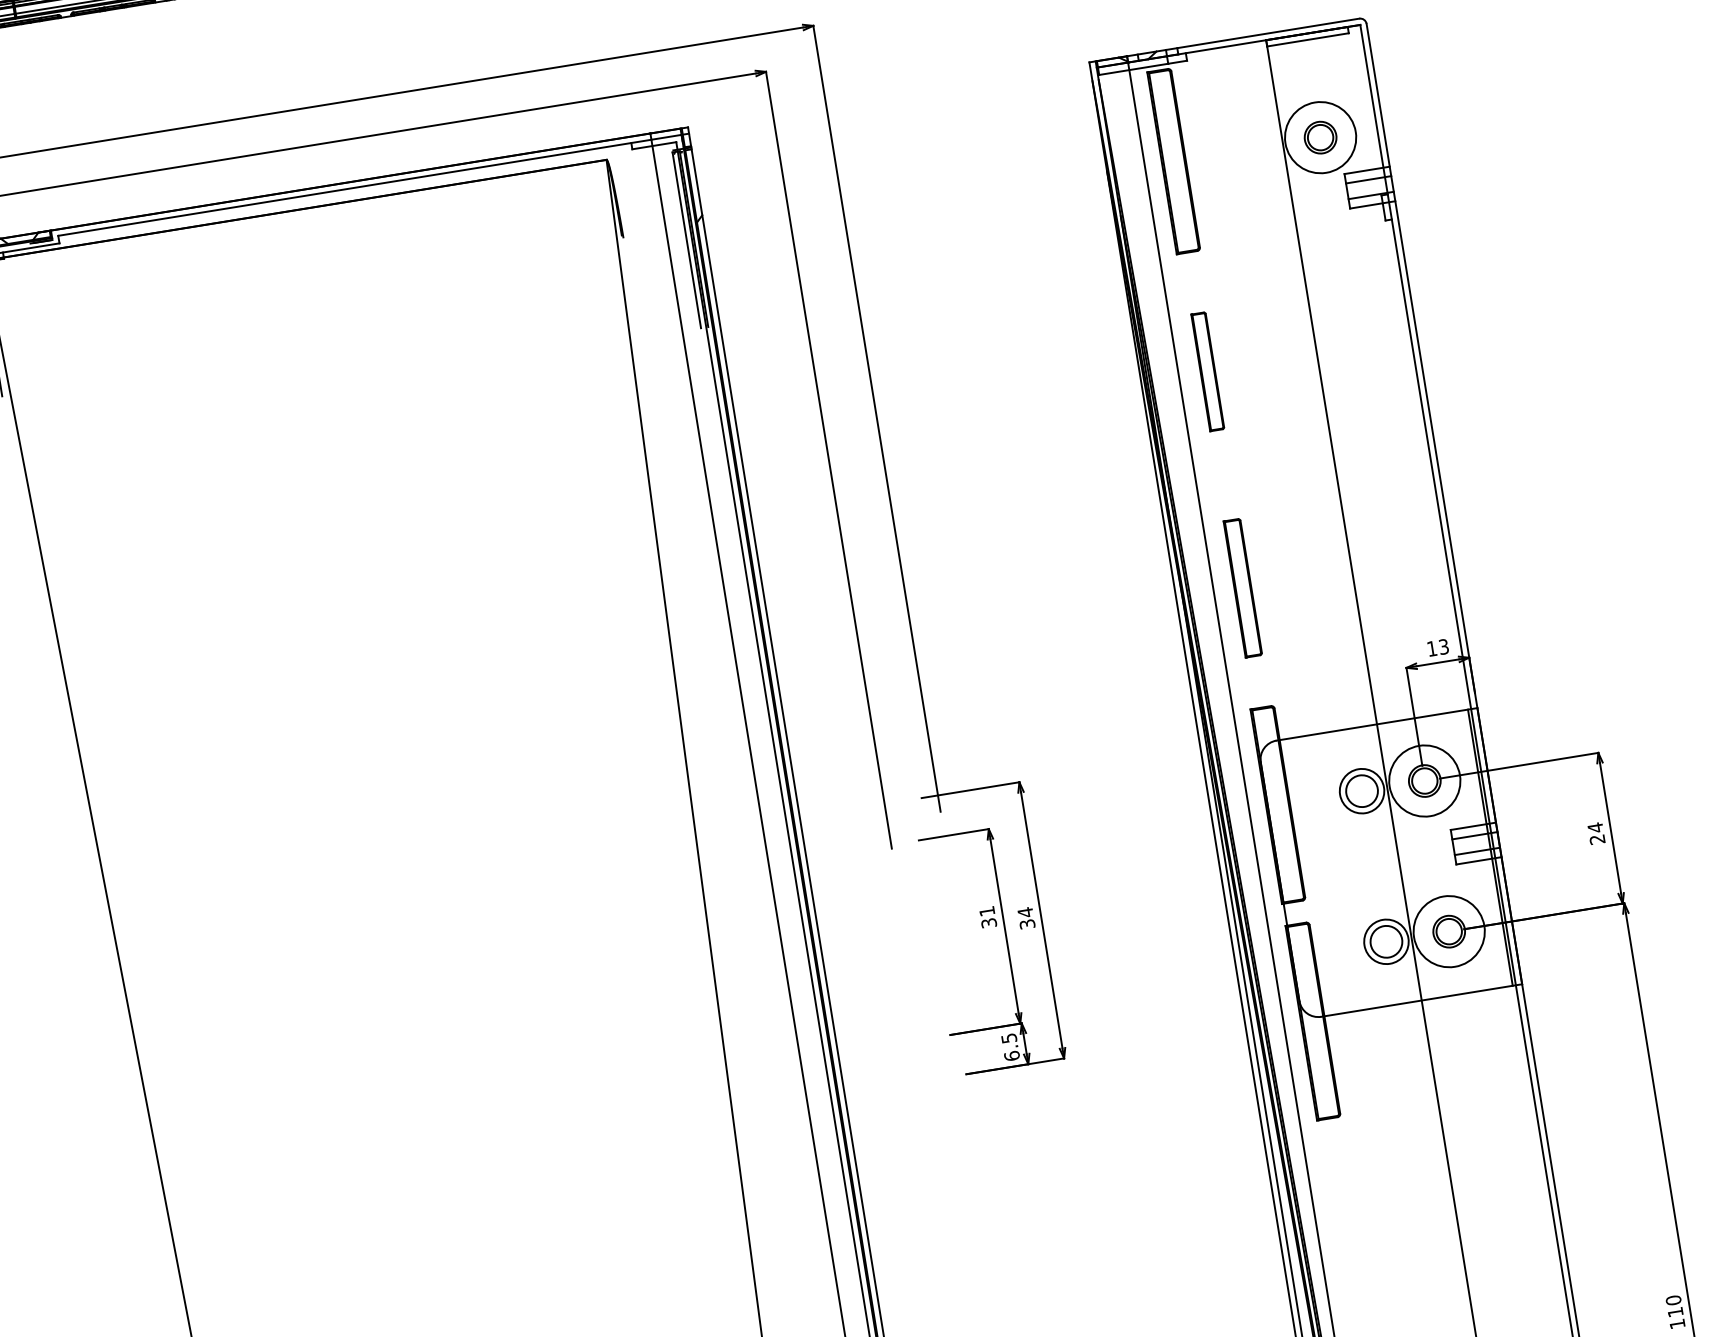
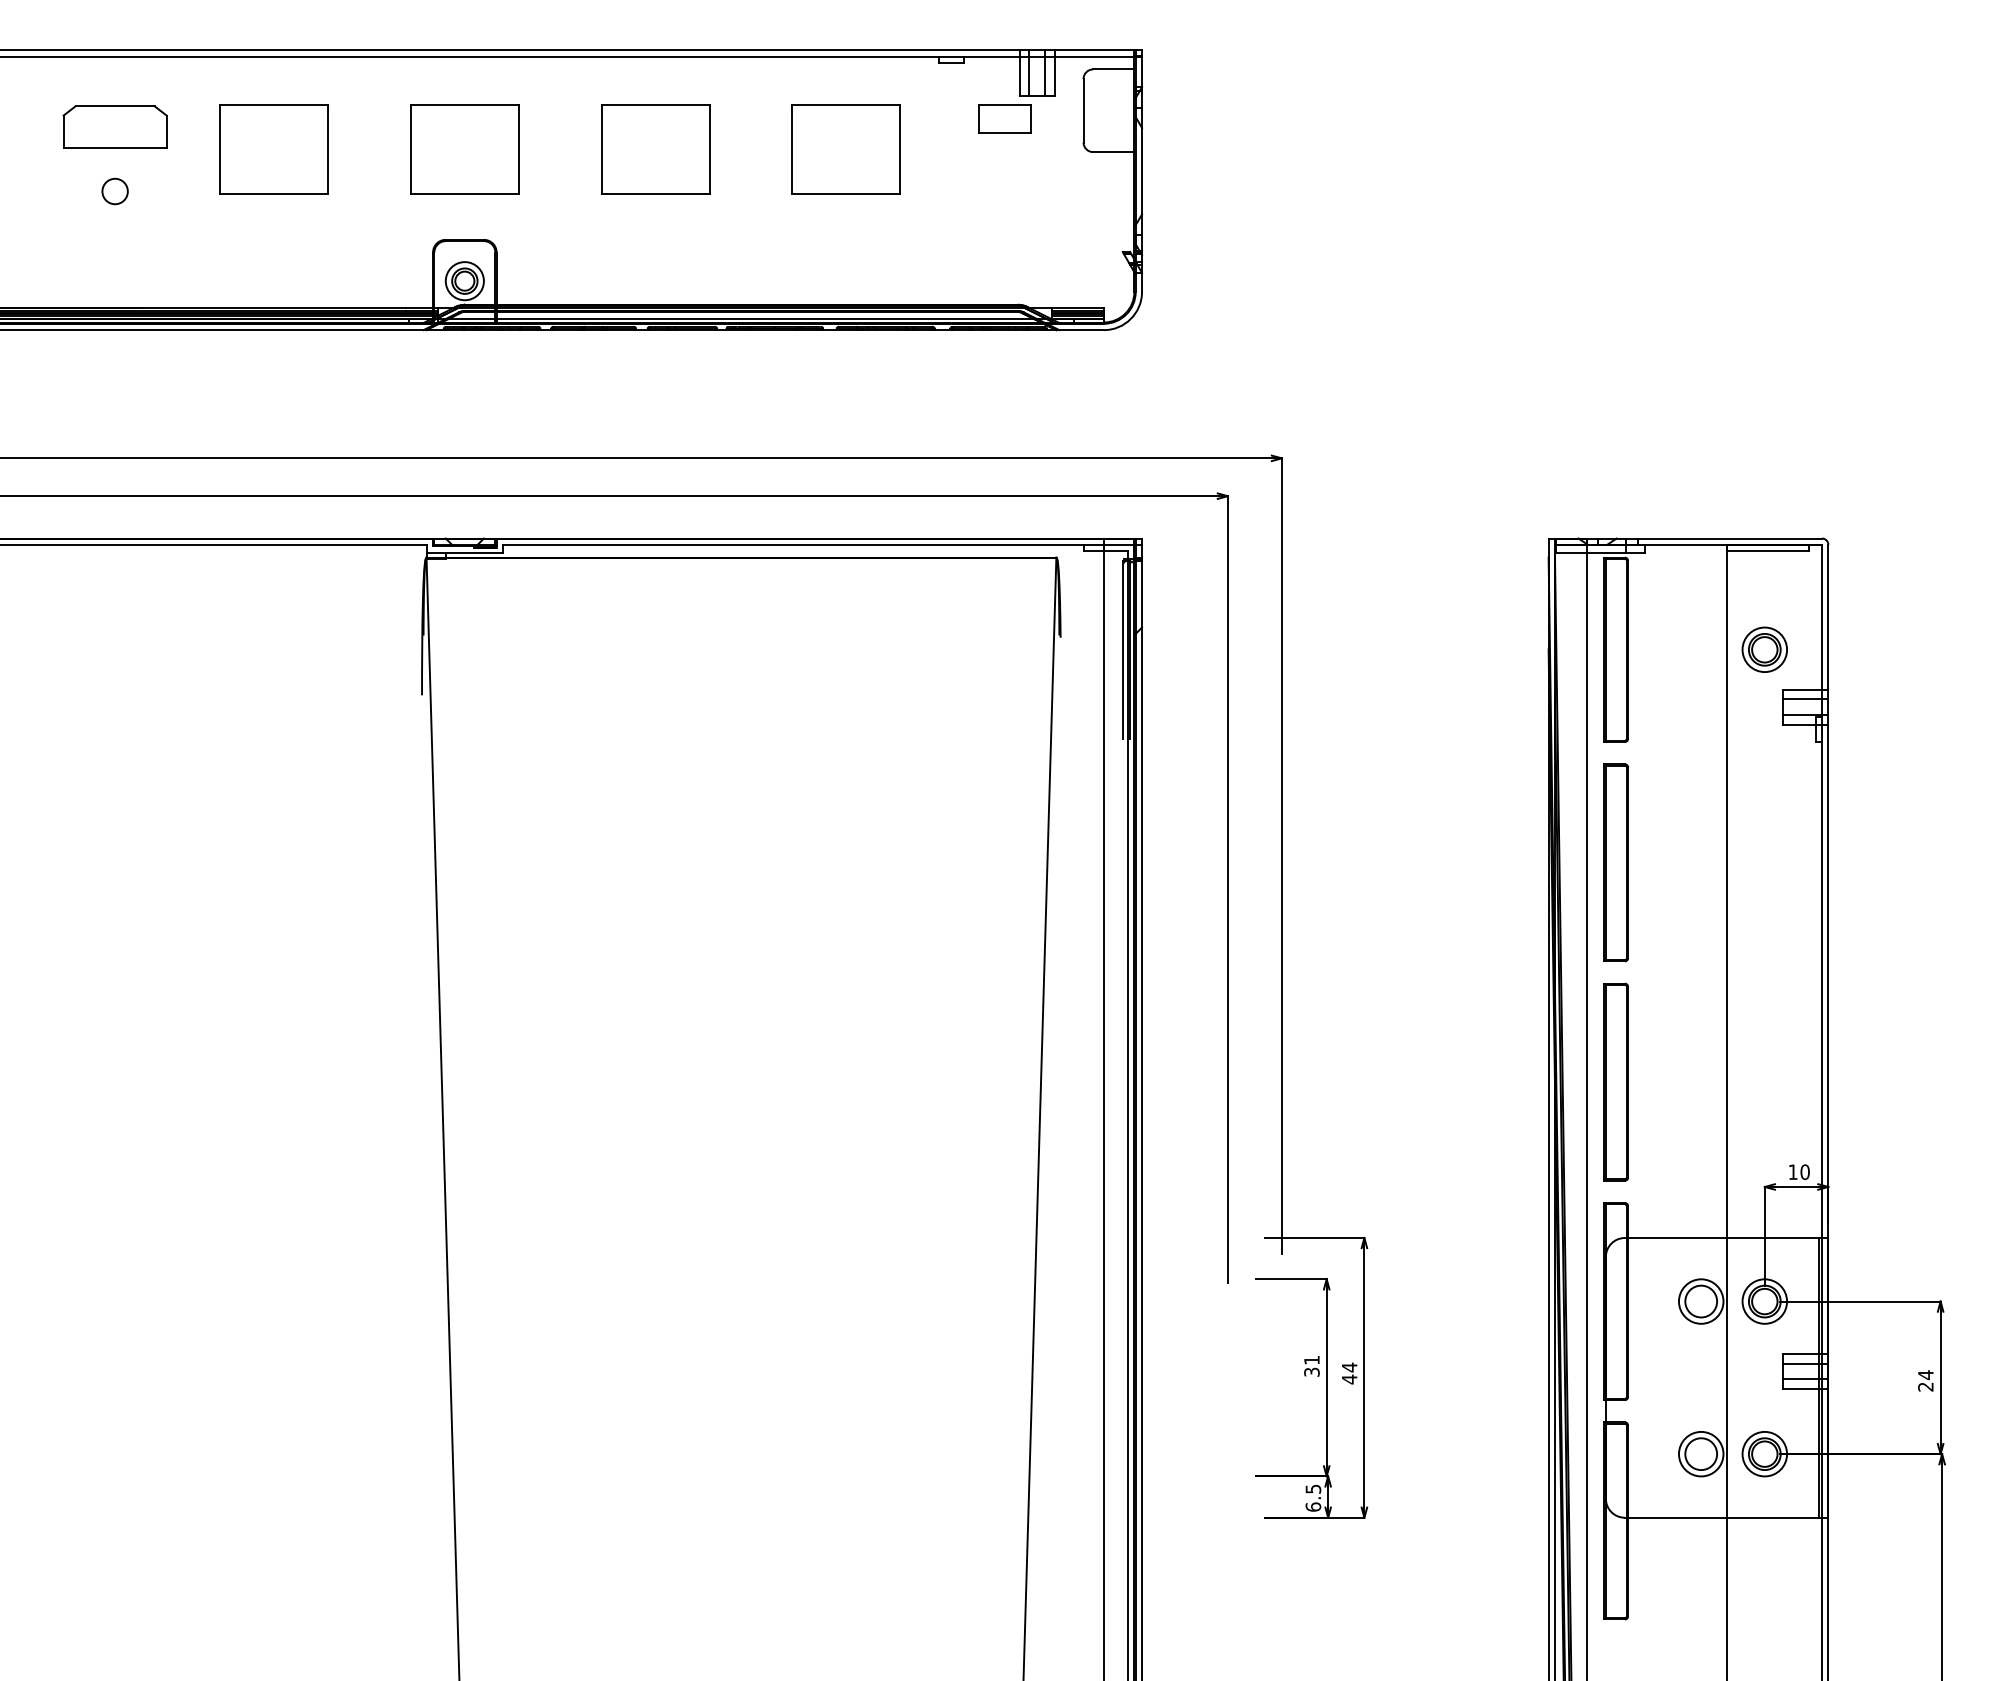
circle: (1320, 137) -> (1764, 649), size x0.62
part: (1207, 371) -> (1615, 862), size x1.67
part: (1242, 587) -> (1615, 1081), size x1.43
text: (1443, 646) -> (1804, 1171), 13 -> 10
circle: (1424, 781) -> (1764, 1301), size x0.62
text: (1027, 924) -> (1349, 1379), 34 -> 44
circle: (1448, 931) -> (1764, 1453), size x0.62

